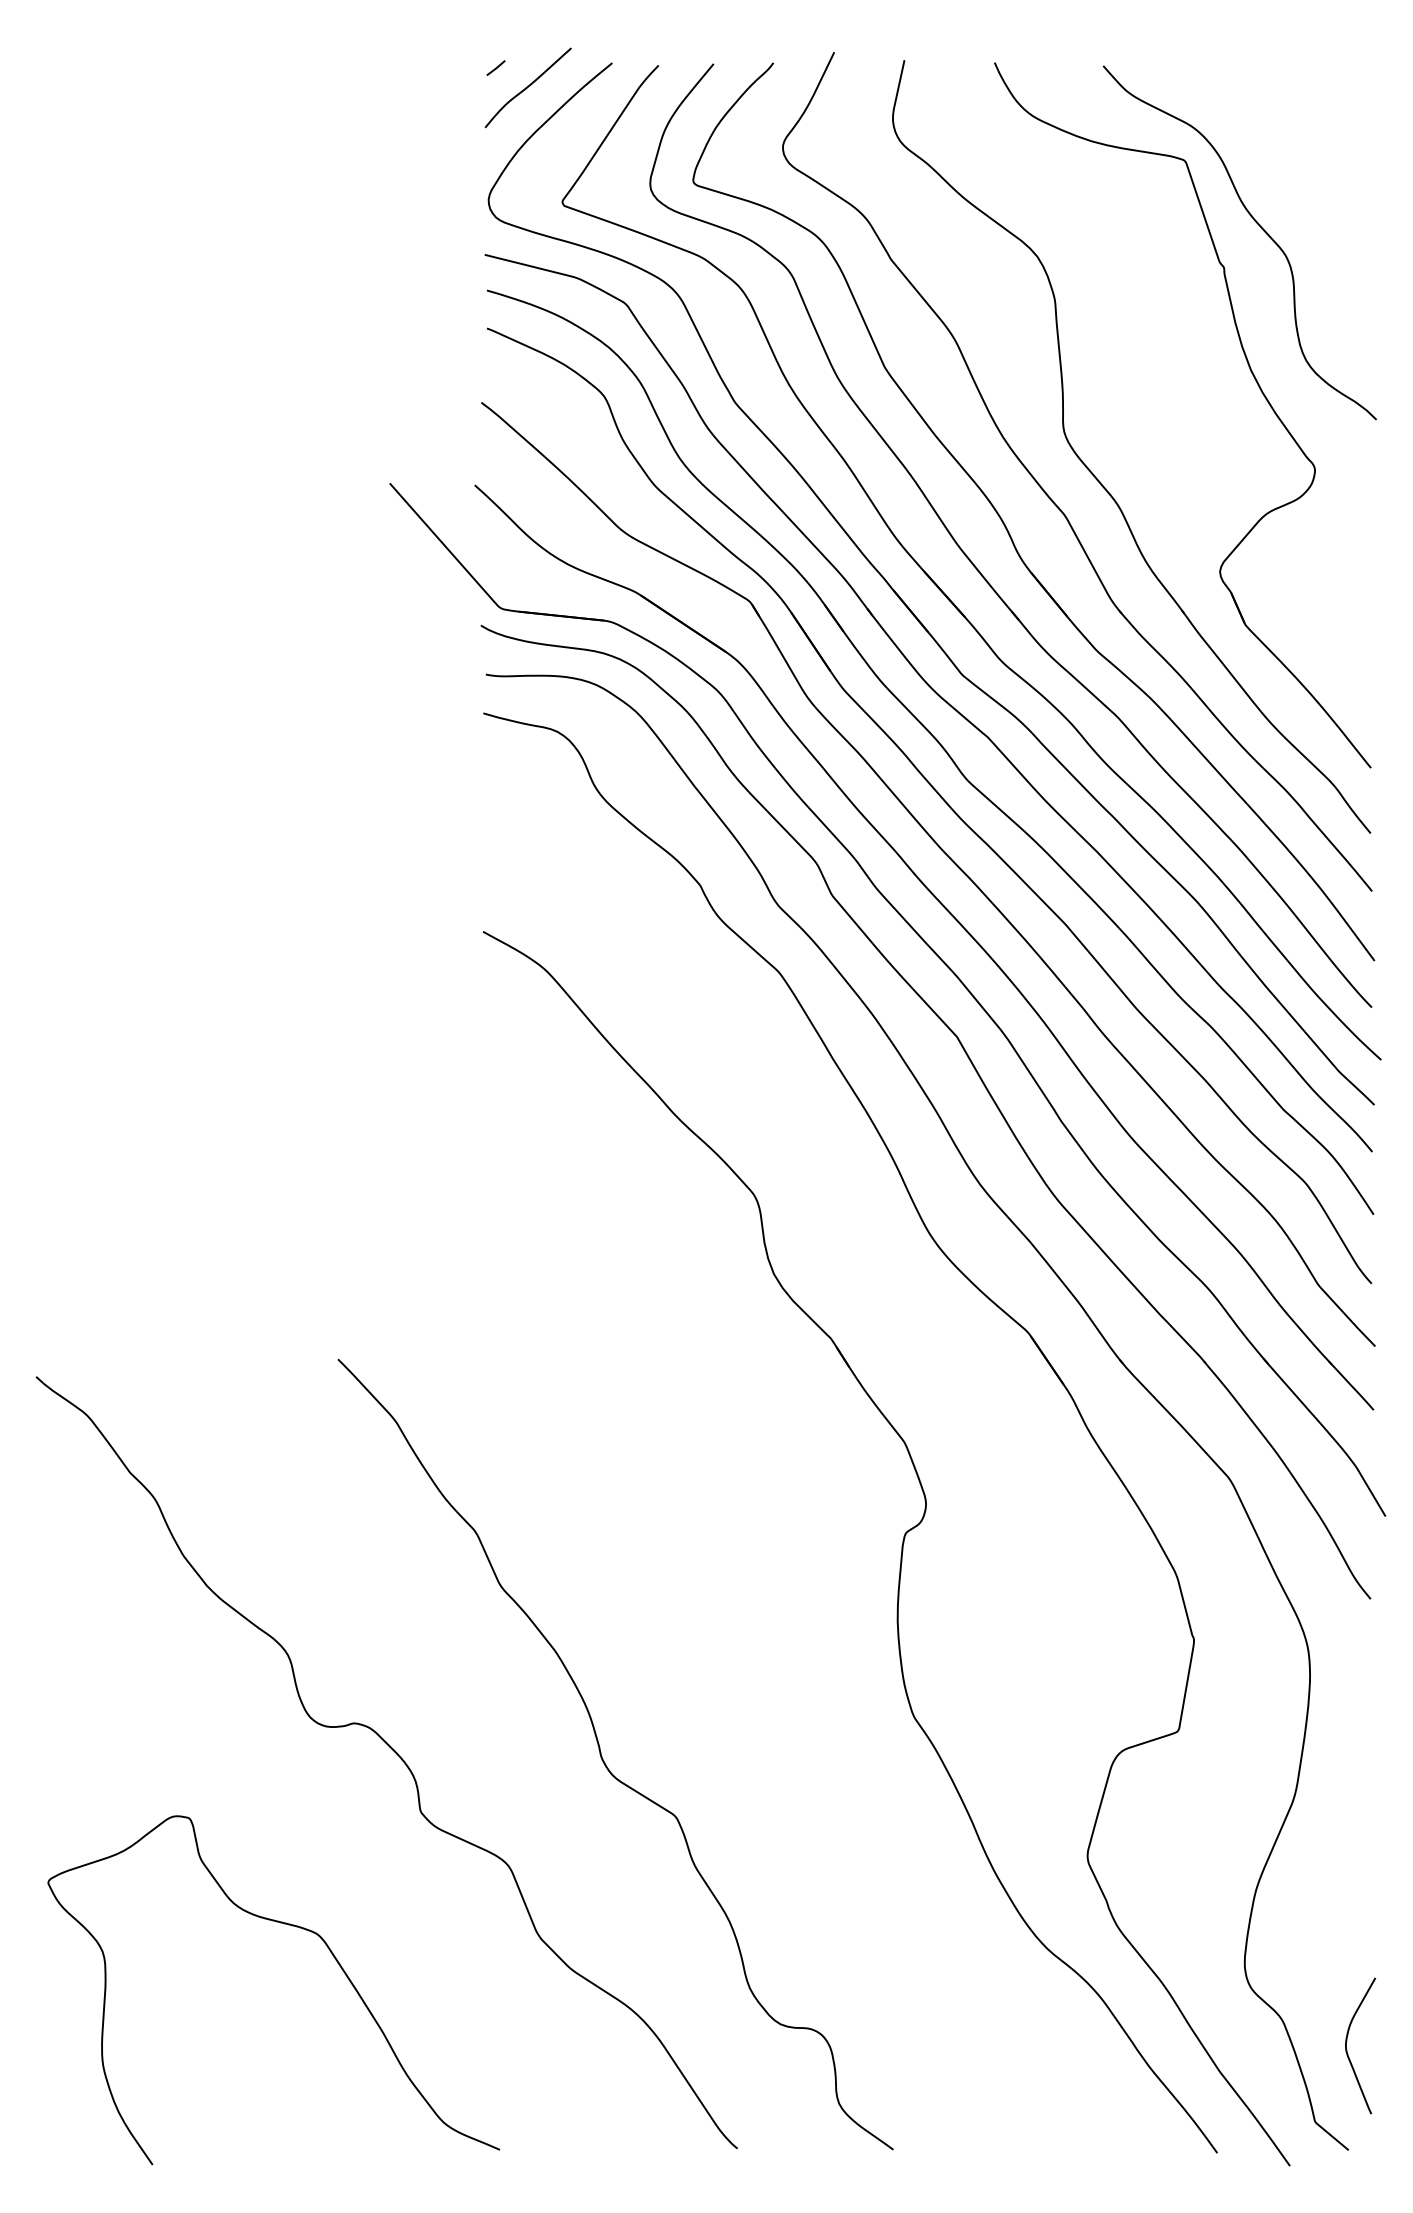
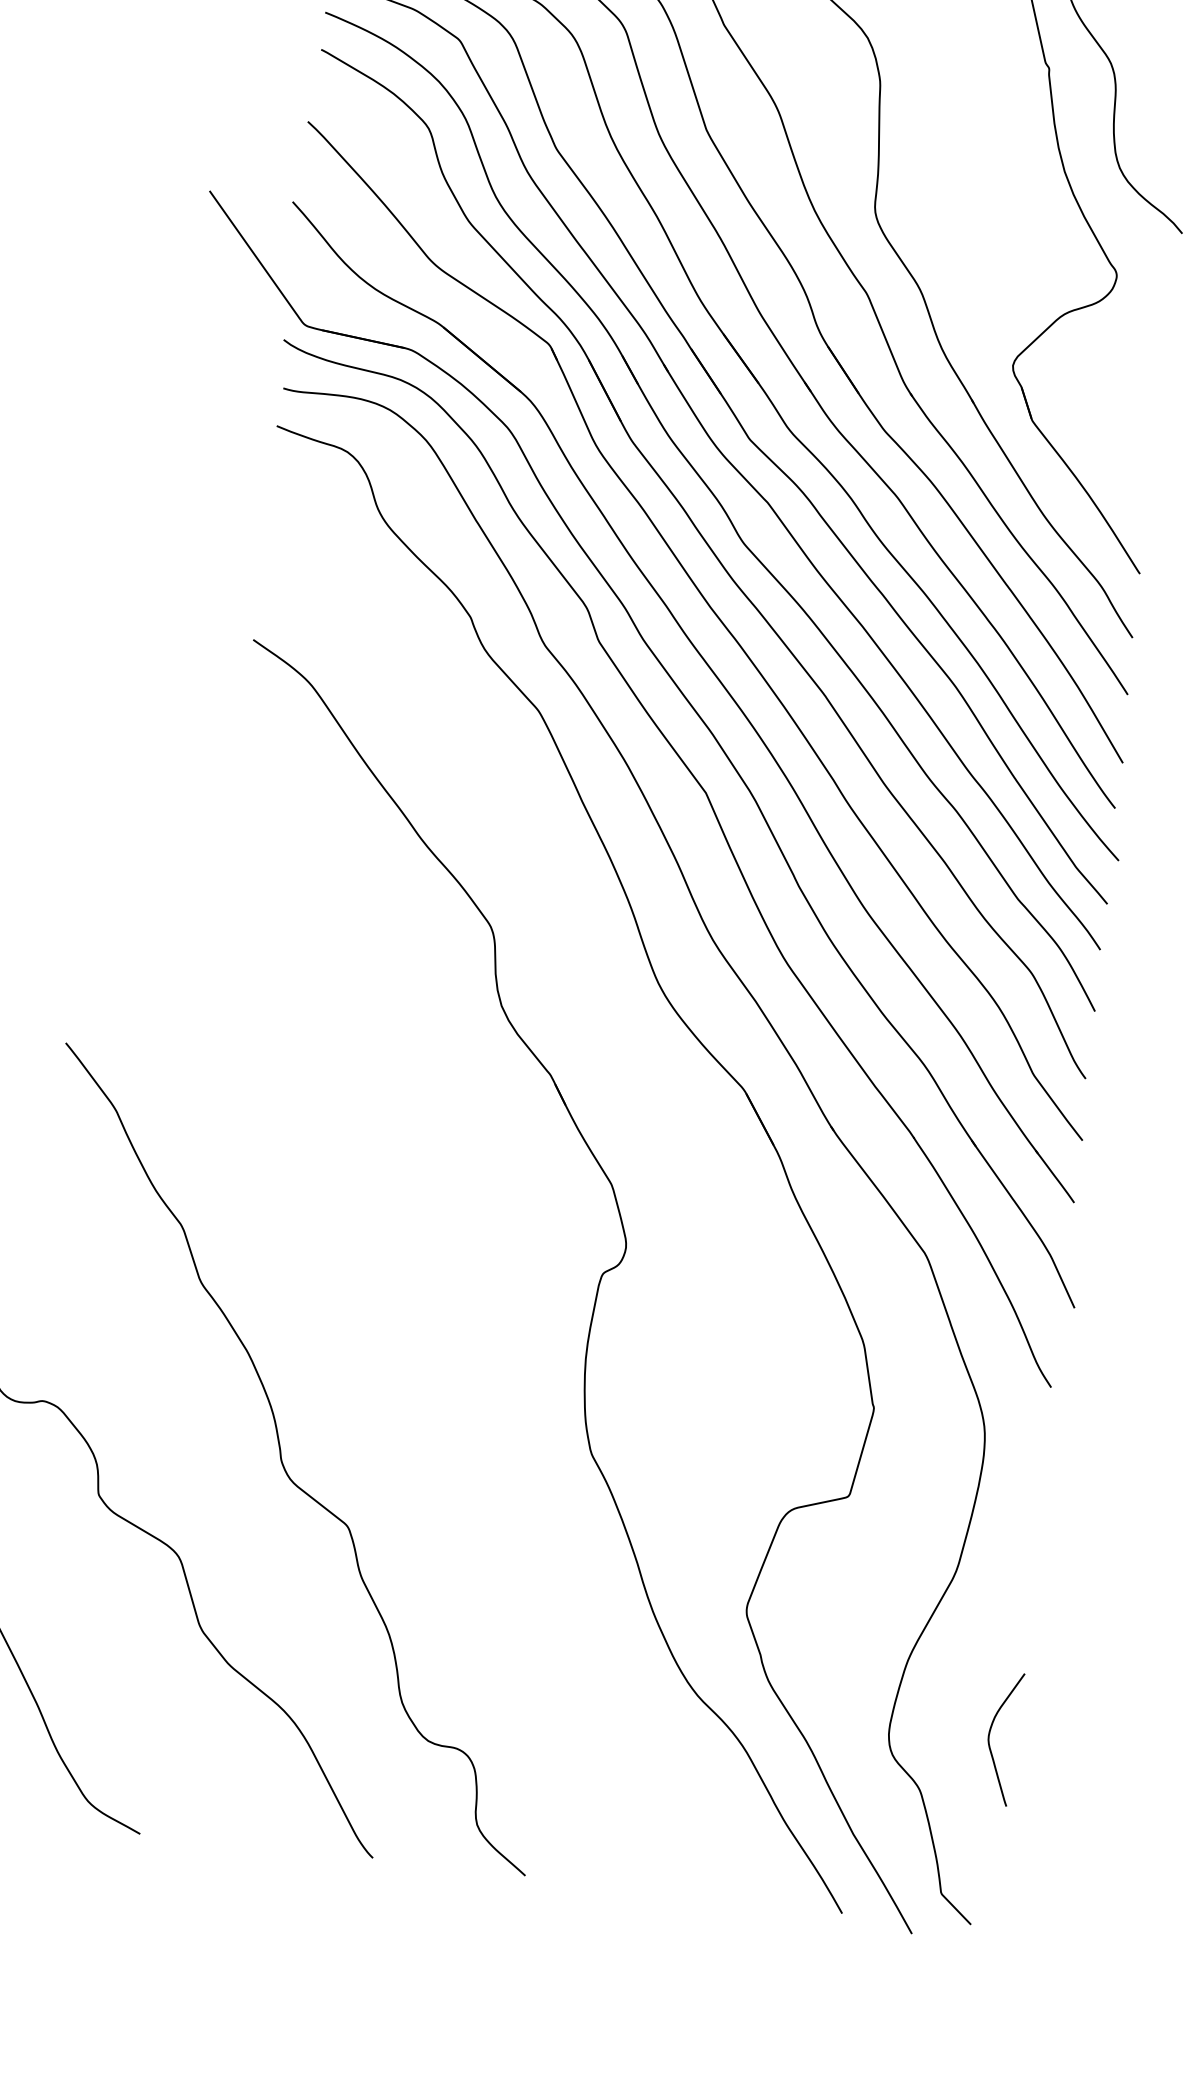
curve: (1347, 2041) -> (990, 1732), moved

